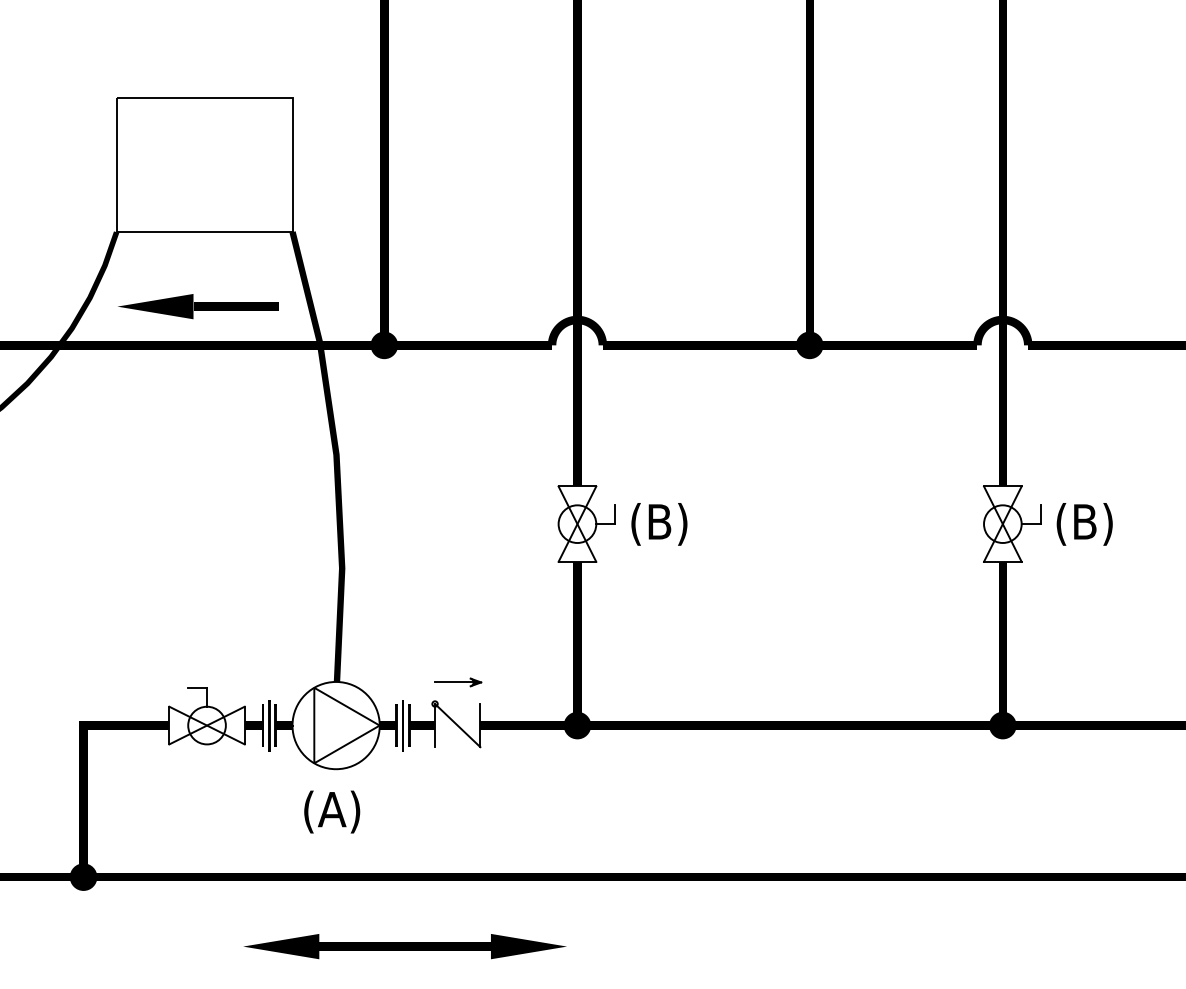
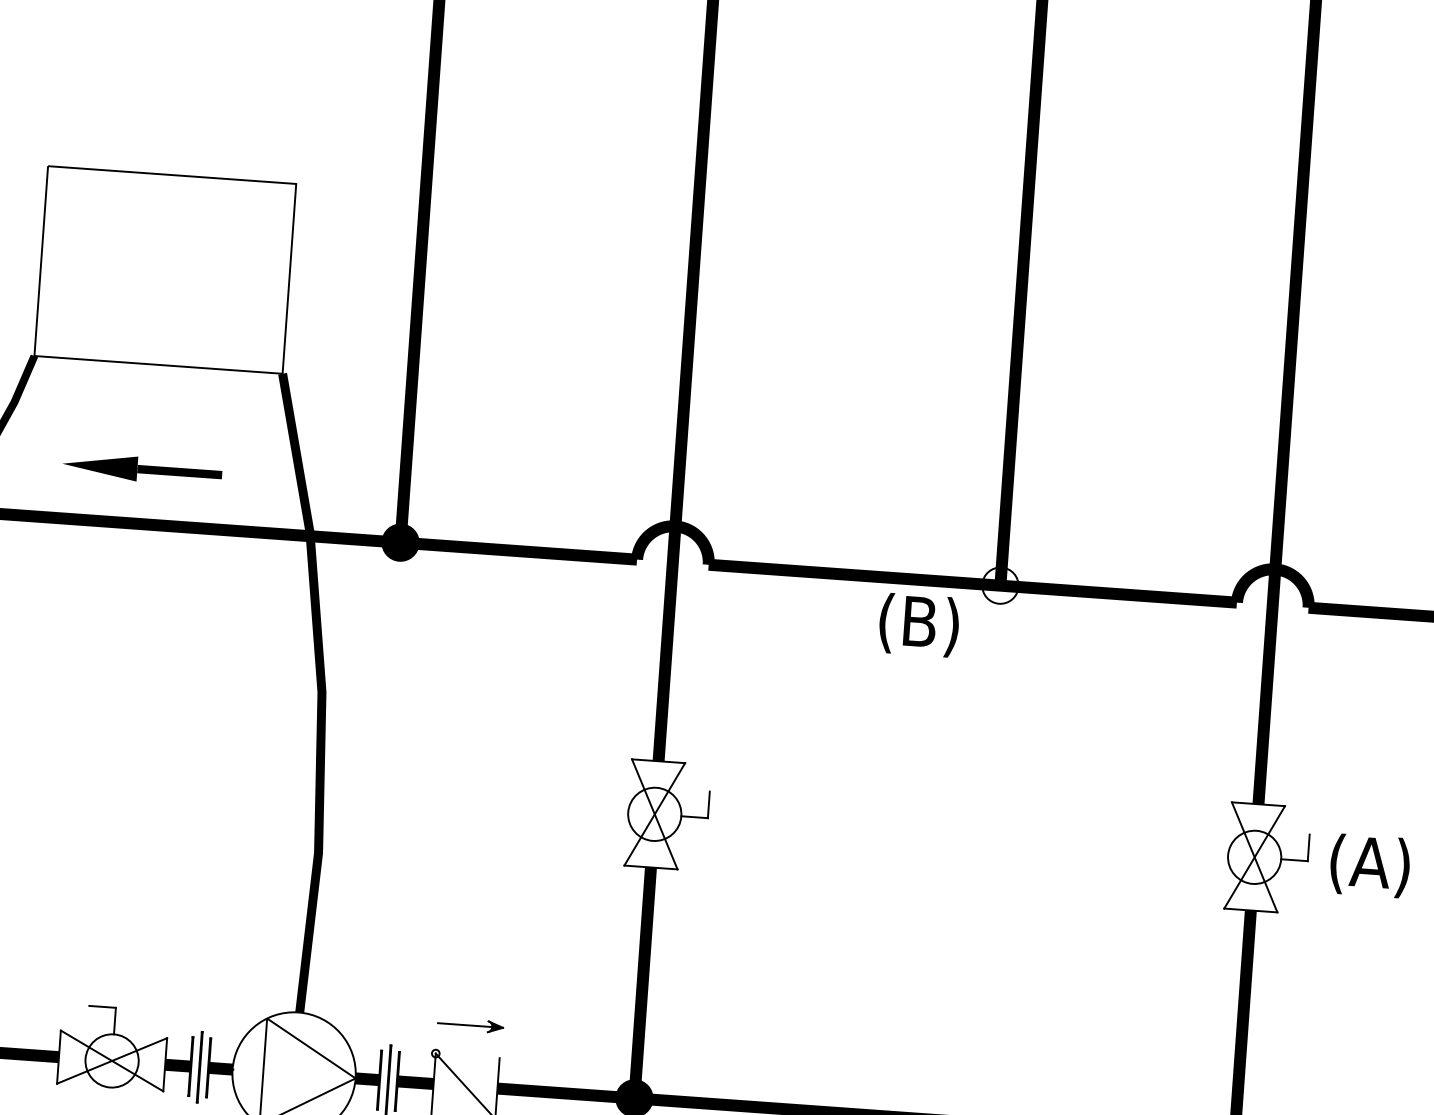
part: (198, 306) -> (142, 469), size x0.7
fill: (809, 345) -> (1000, 585), removed
text: (1084, 521) -> (1370, 861), (B) -> (A)
text: (659, 524) -> (919, 625), moved

